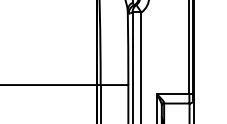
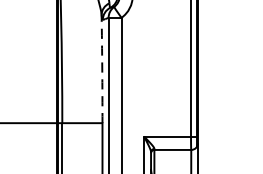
line: (128, 47) -> (102, 68), solid -> dashed

